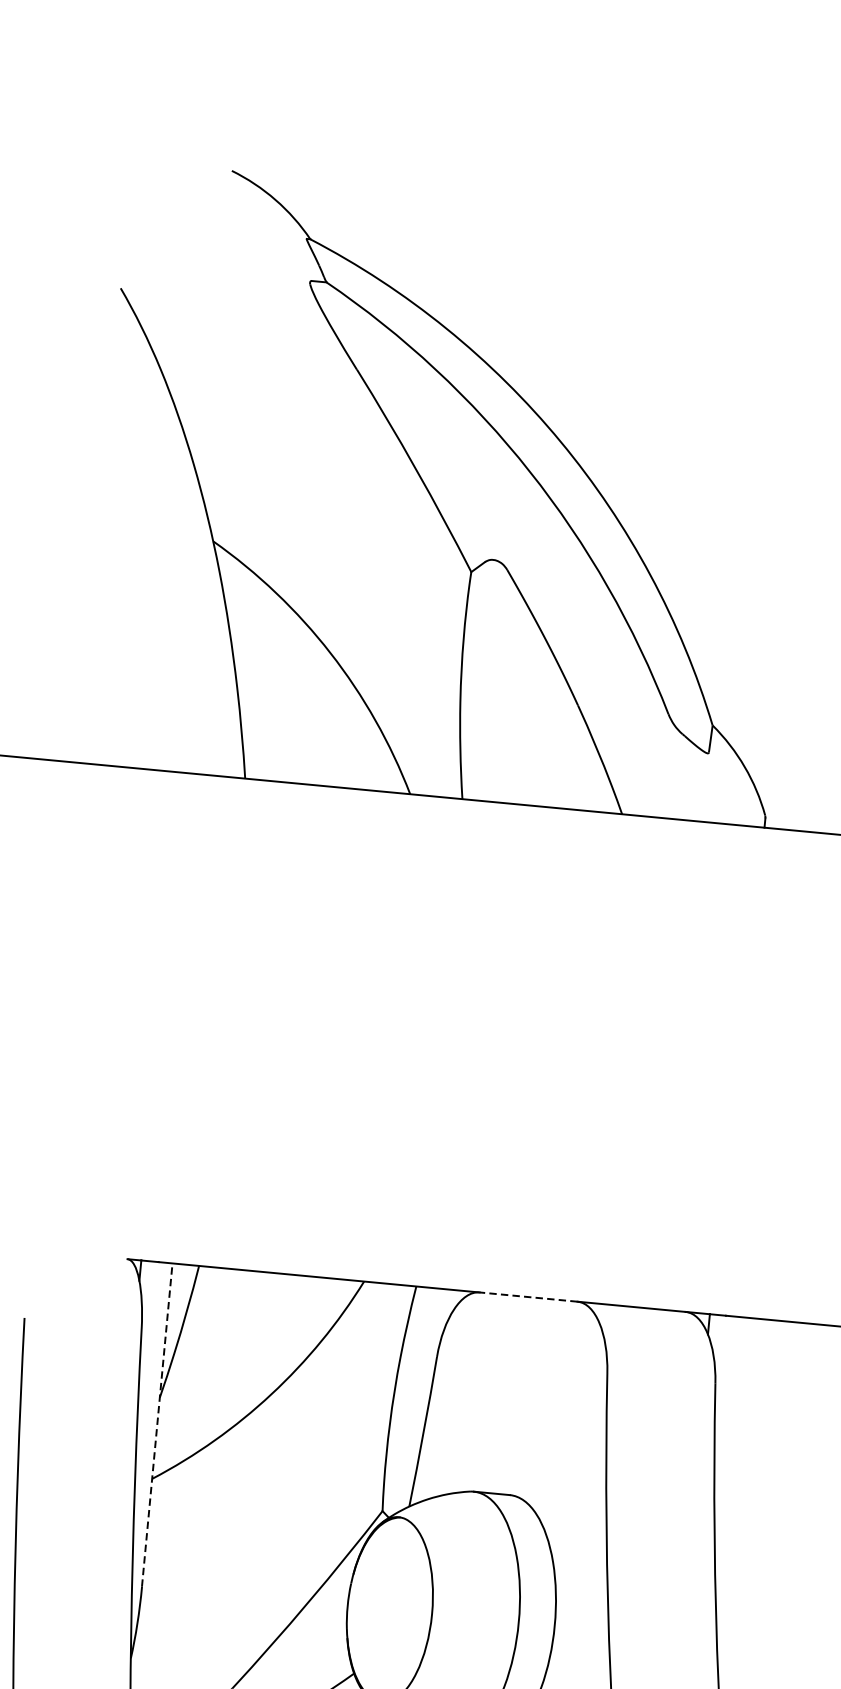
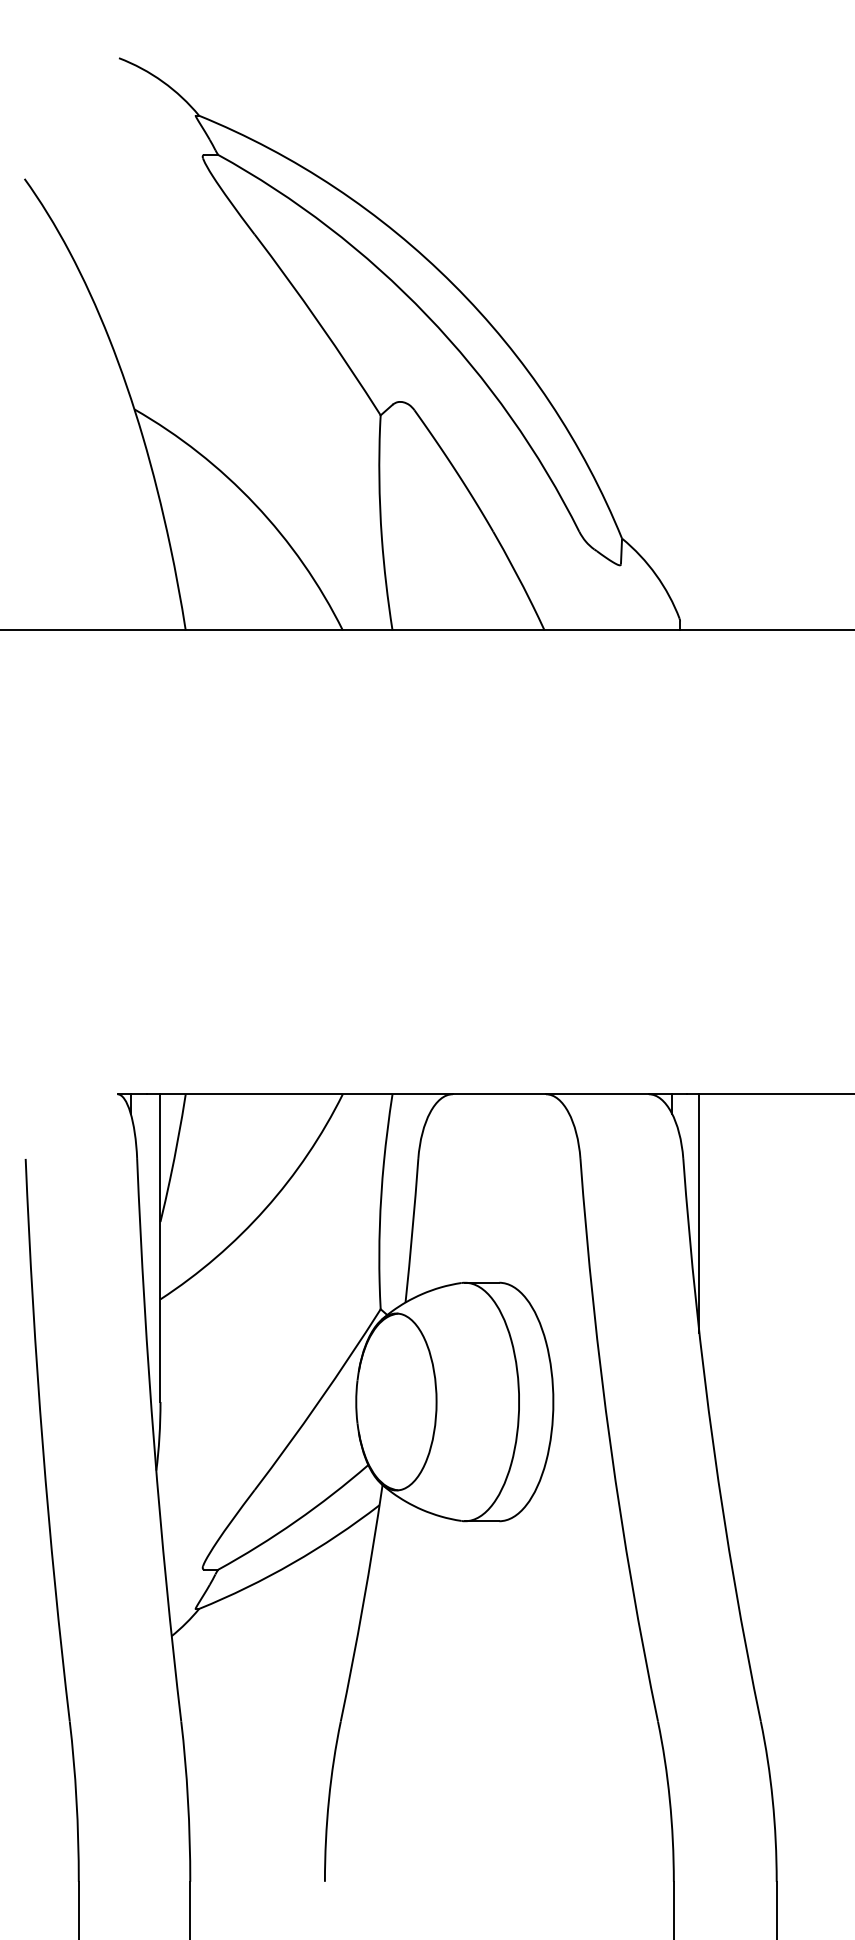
line: (528, 1297) -> (499, 1094), dashed -> solid
line: (157, 1425) -> (160, 1248), dashed -> solid
line: (726, 1442) -> (699, 1213), added

